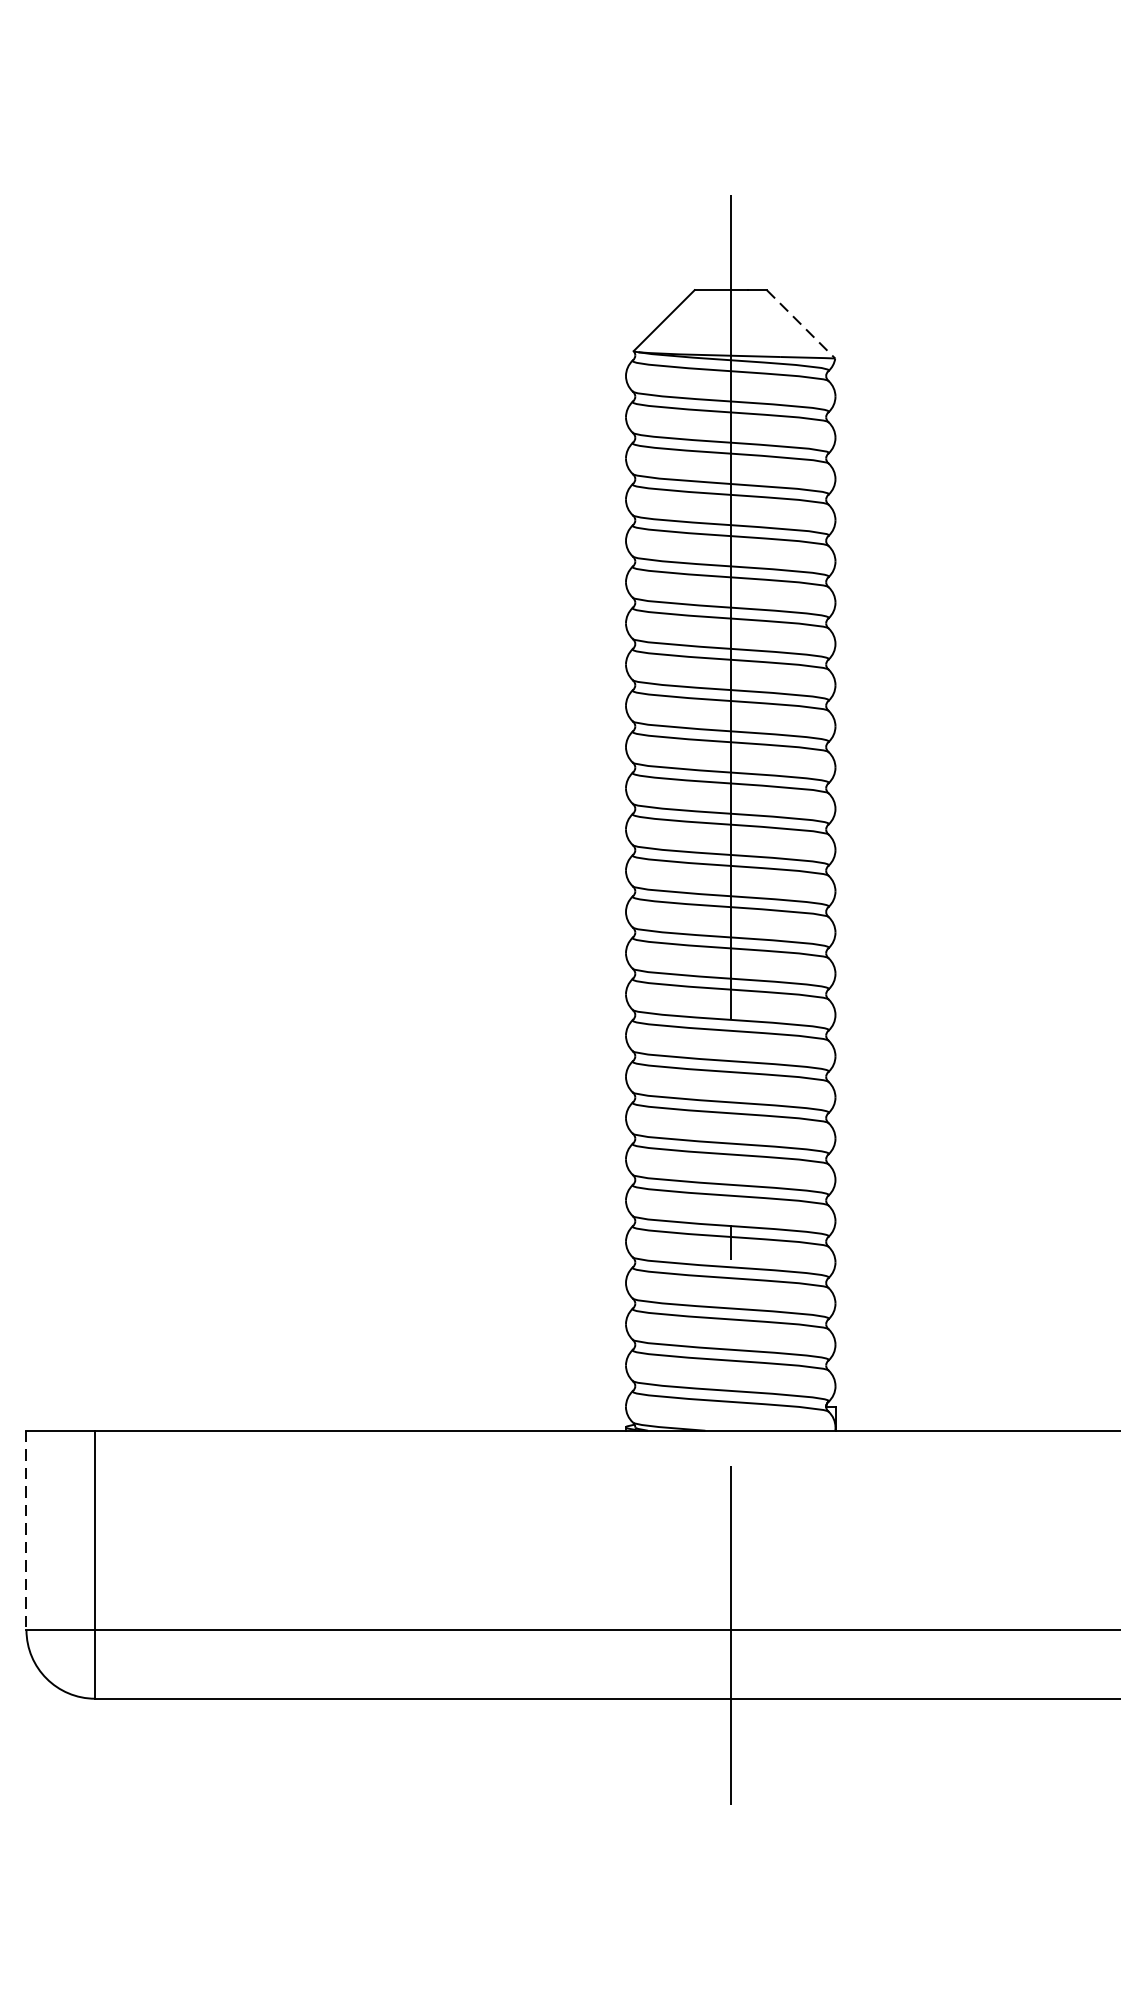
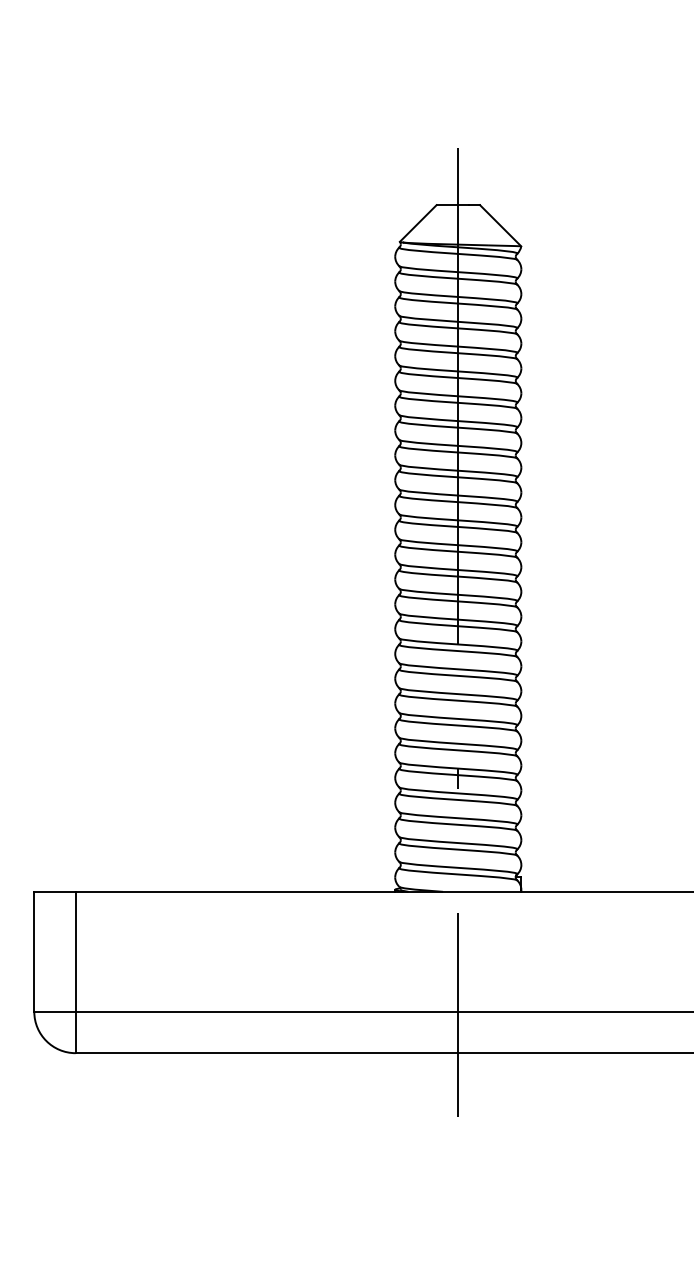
line: (800, 325) -> (500, 226), dashed -> solid
line: (26, 1529) -> (34, 951), dashed -> solid

